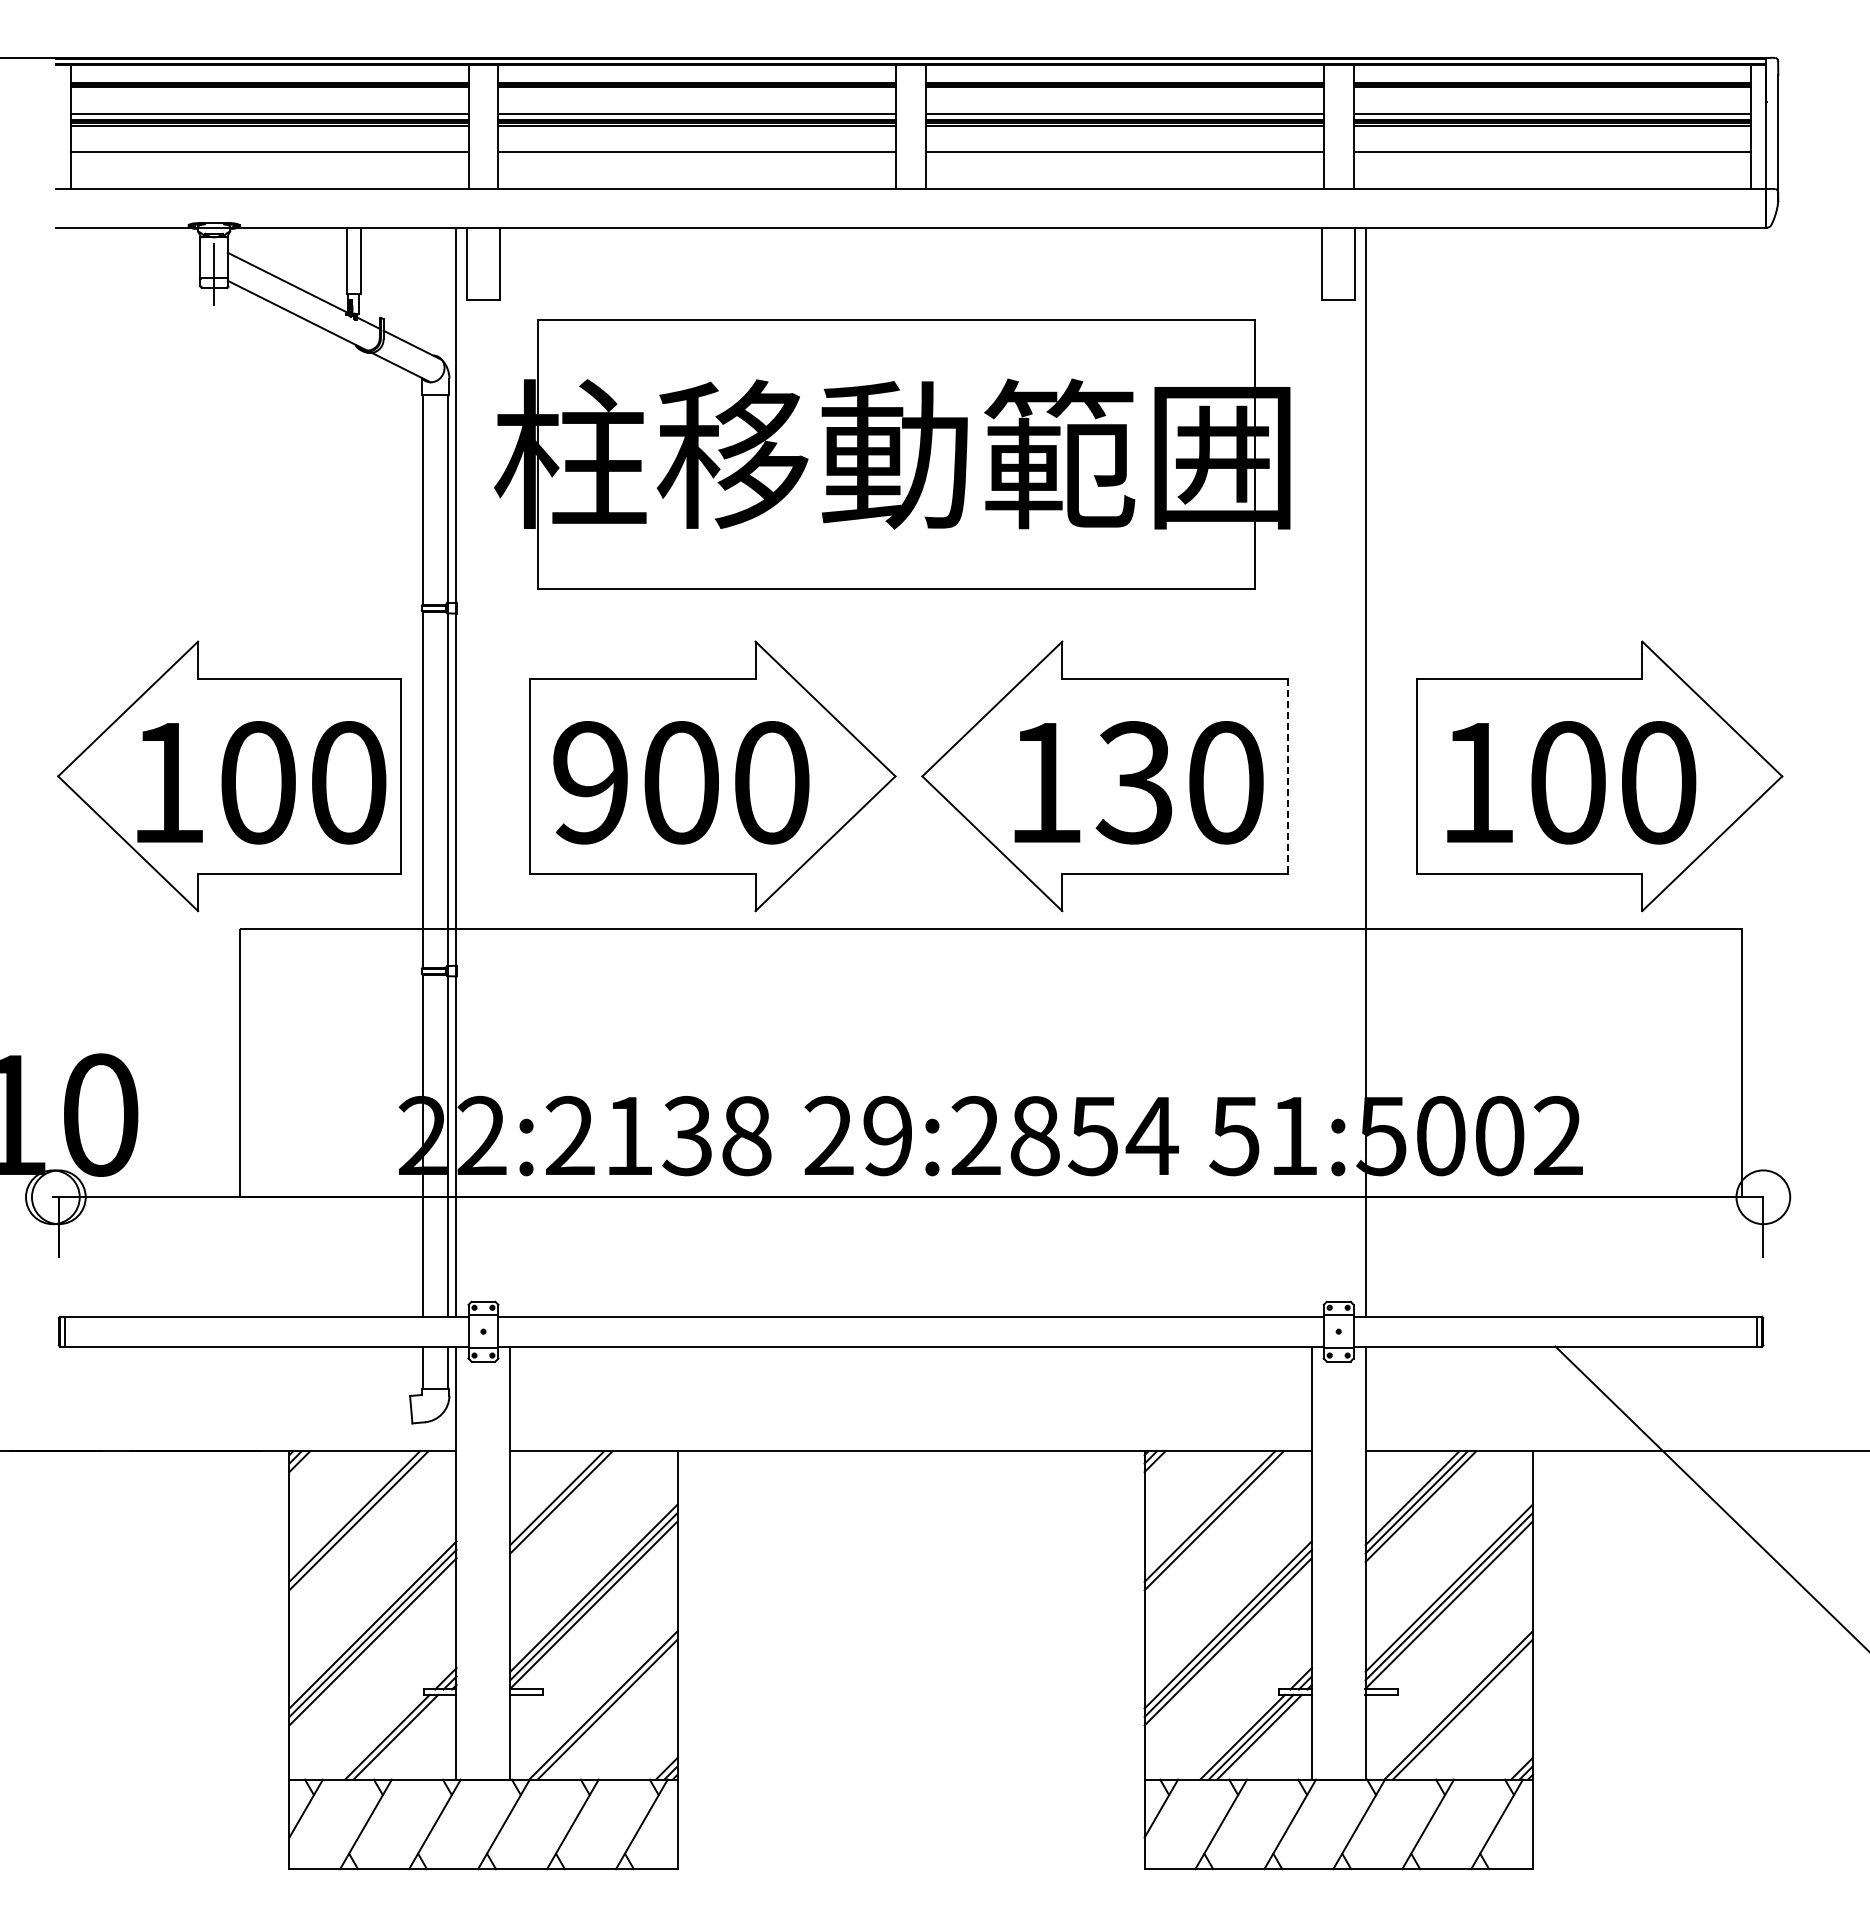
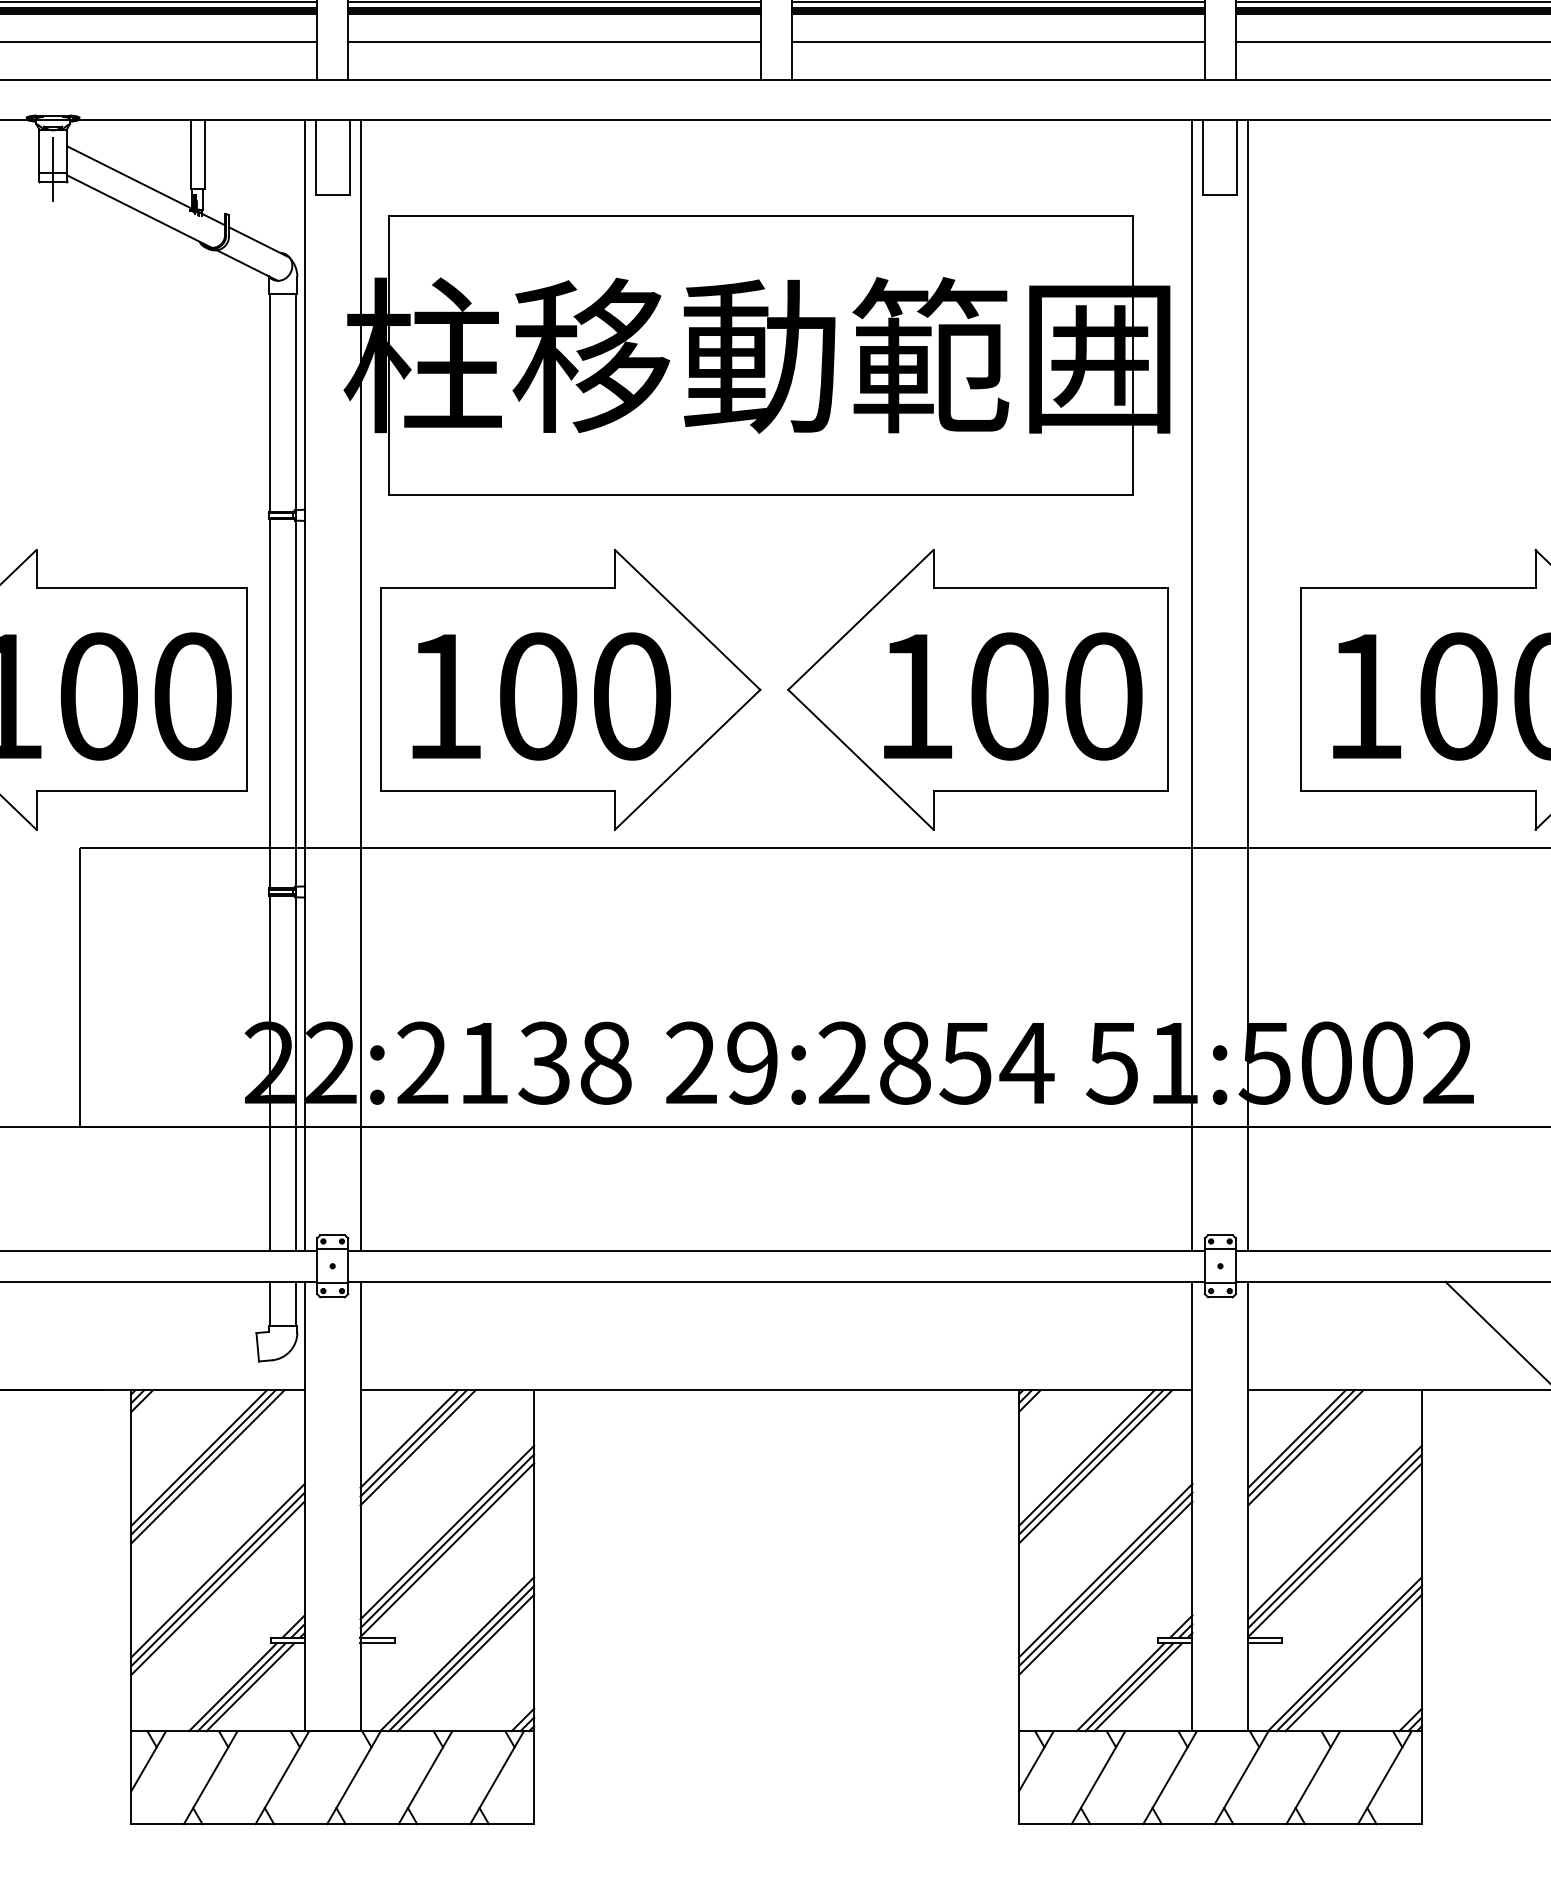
line: (510, 771) -> (360, 684), added
line: (1311, 771) -> (1192, 684), added
line: (1287, 776) -> (1167, 689), dashed -> solid
text: (590, 782) -> (443, 696), 900 -> 100
text: (1134, 782) -> (1008, 696), 130 -> 100
line: (565, 1506) -> (417, 1447), added
line: (363, 1524) -> (208, 1466), added
line: (1218, 1524) -> (1095, 1466), added
line: (611, 1713) -> (465, 1662), added
line: (1466, 1713) -> (1353, 1662), added
line: (403, 1736) -> (249, 1686), added

